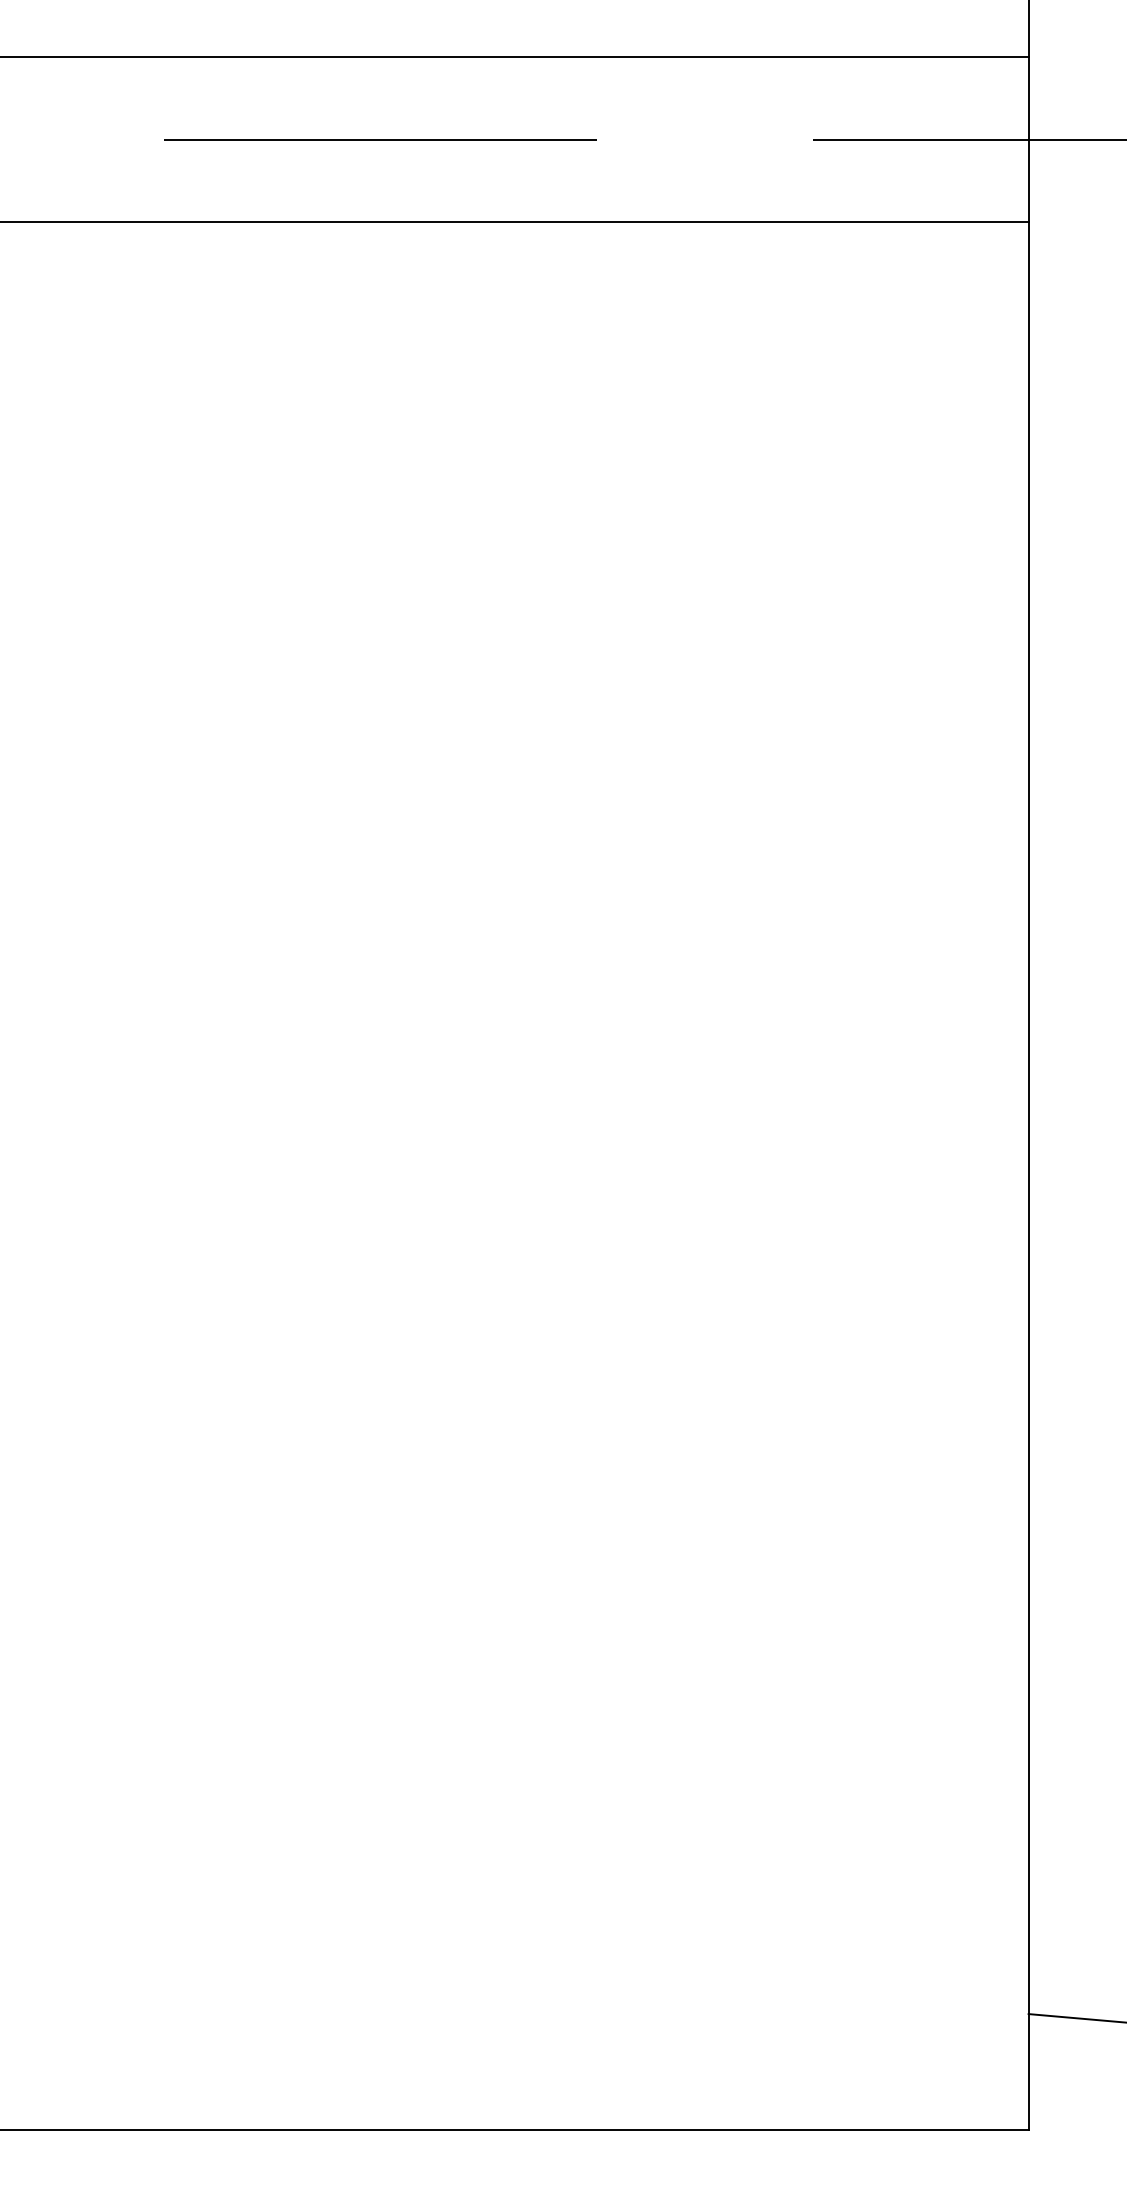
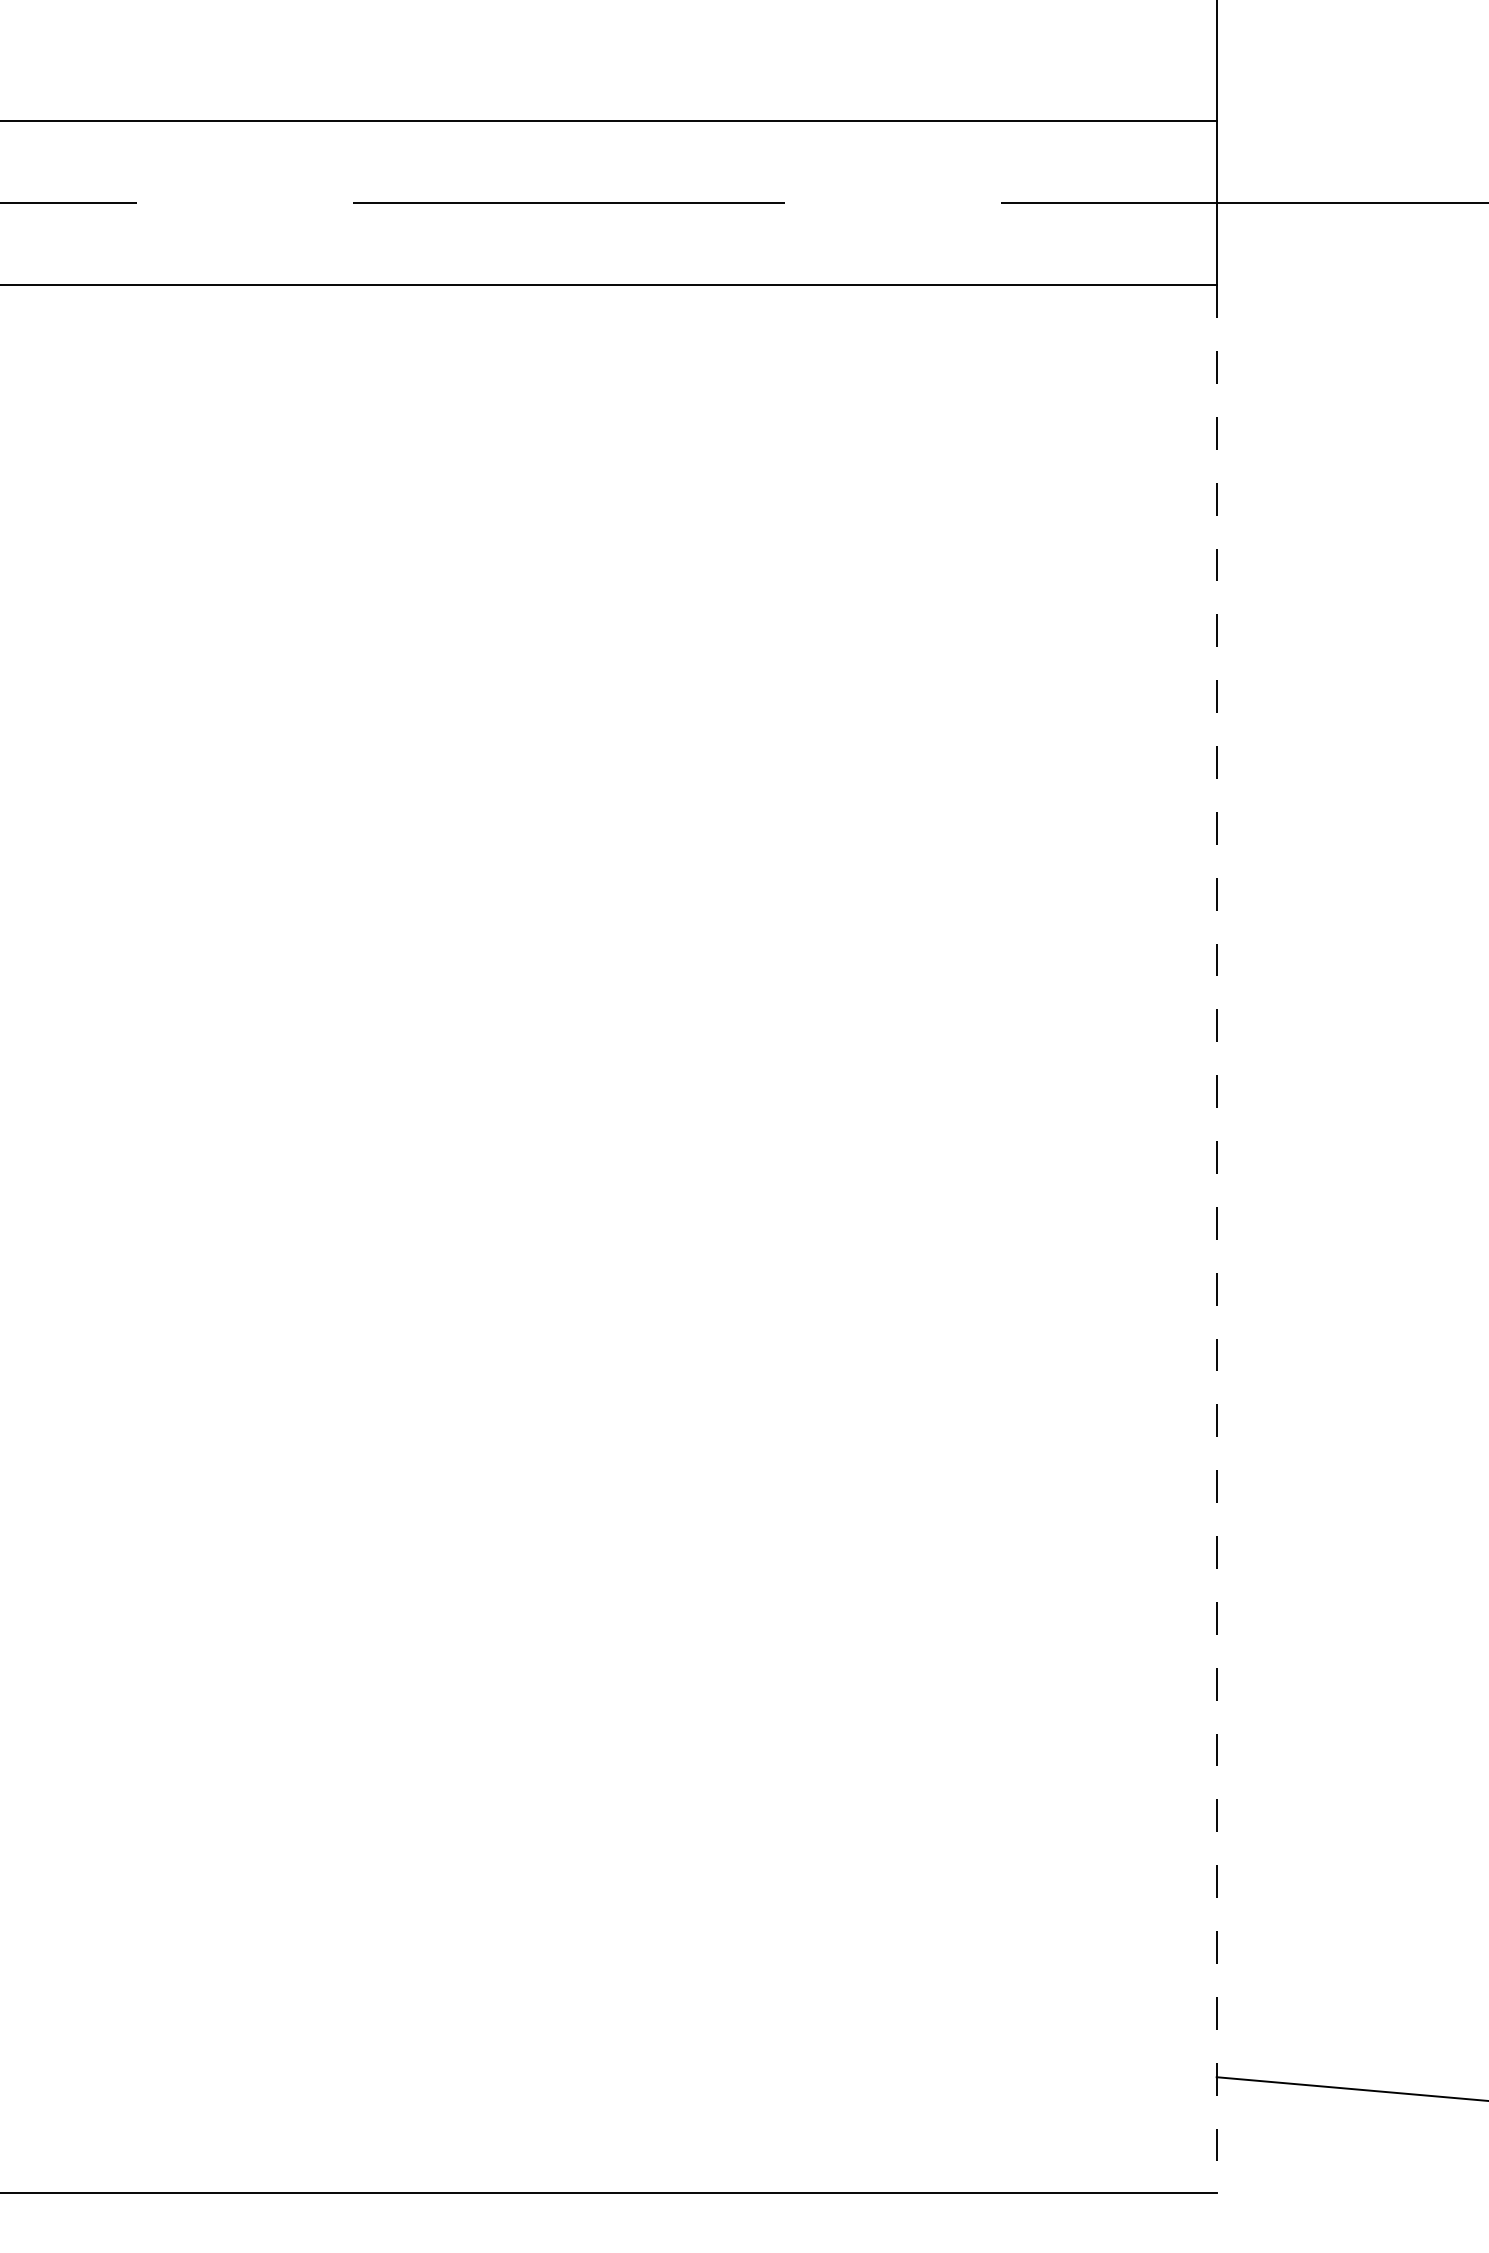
line: (1028, 1175) -> (1216, 1238), solid -> dashed

